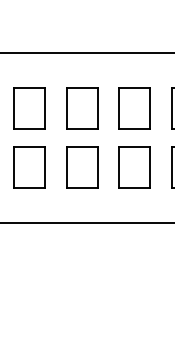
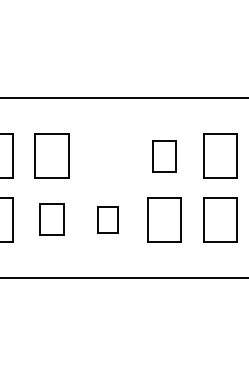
part: (81, 107) -> (107, 155), removed
part: (134, 107) -> (164, 155), size x0.7
part: (29, 167) -> (51, 219), size x0.7
part: (81, 167) -> (107, 219), size x0.6

